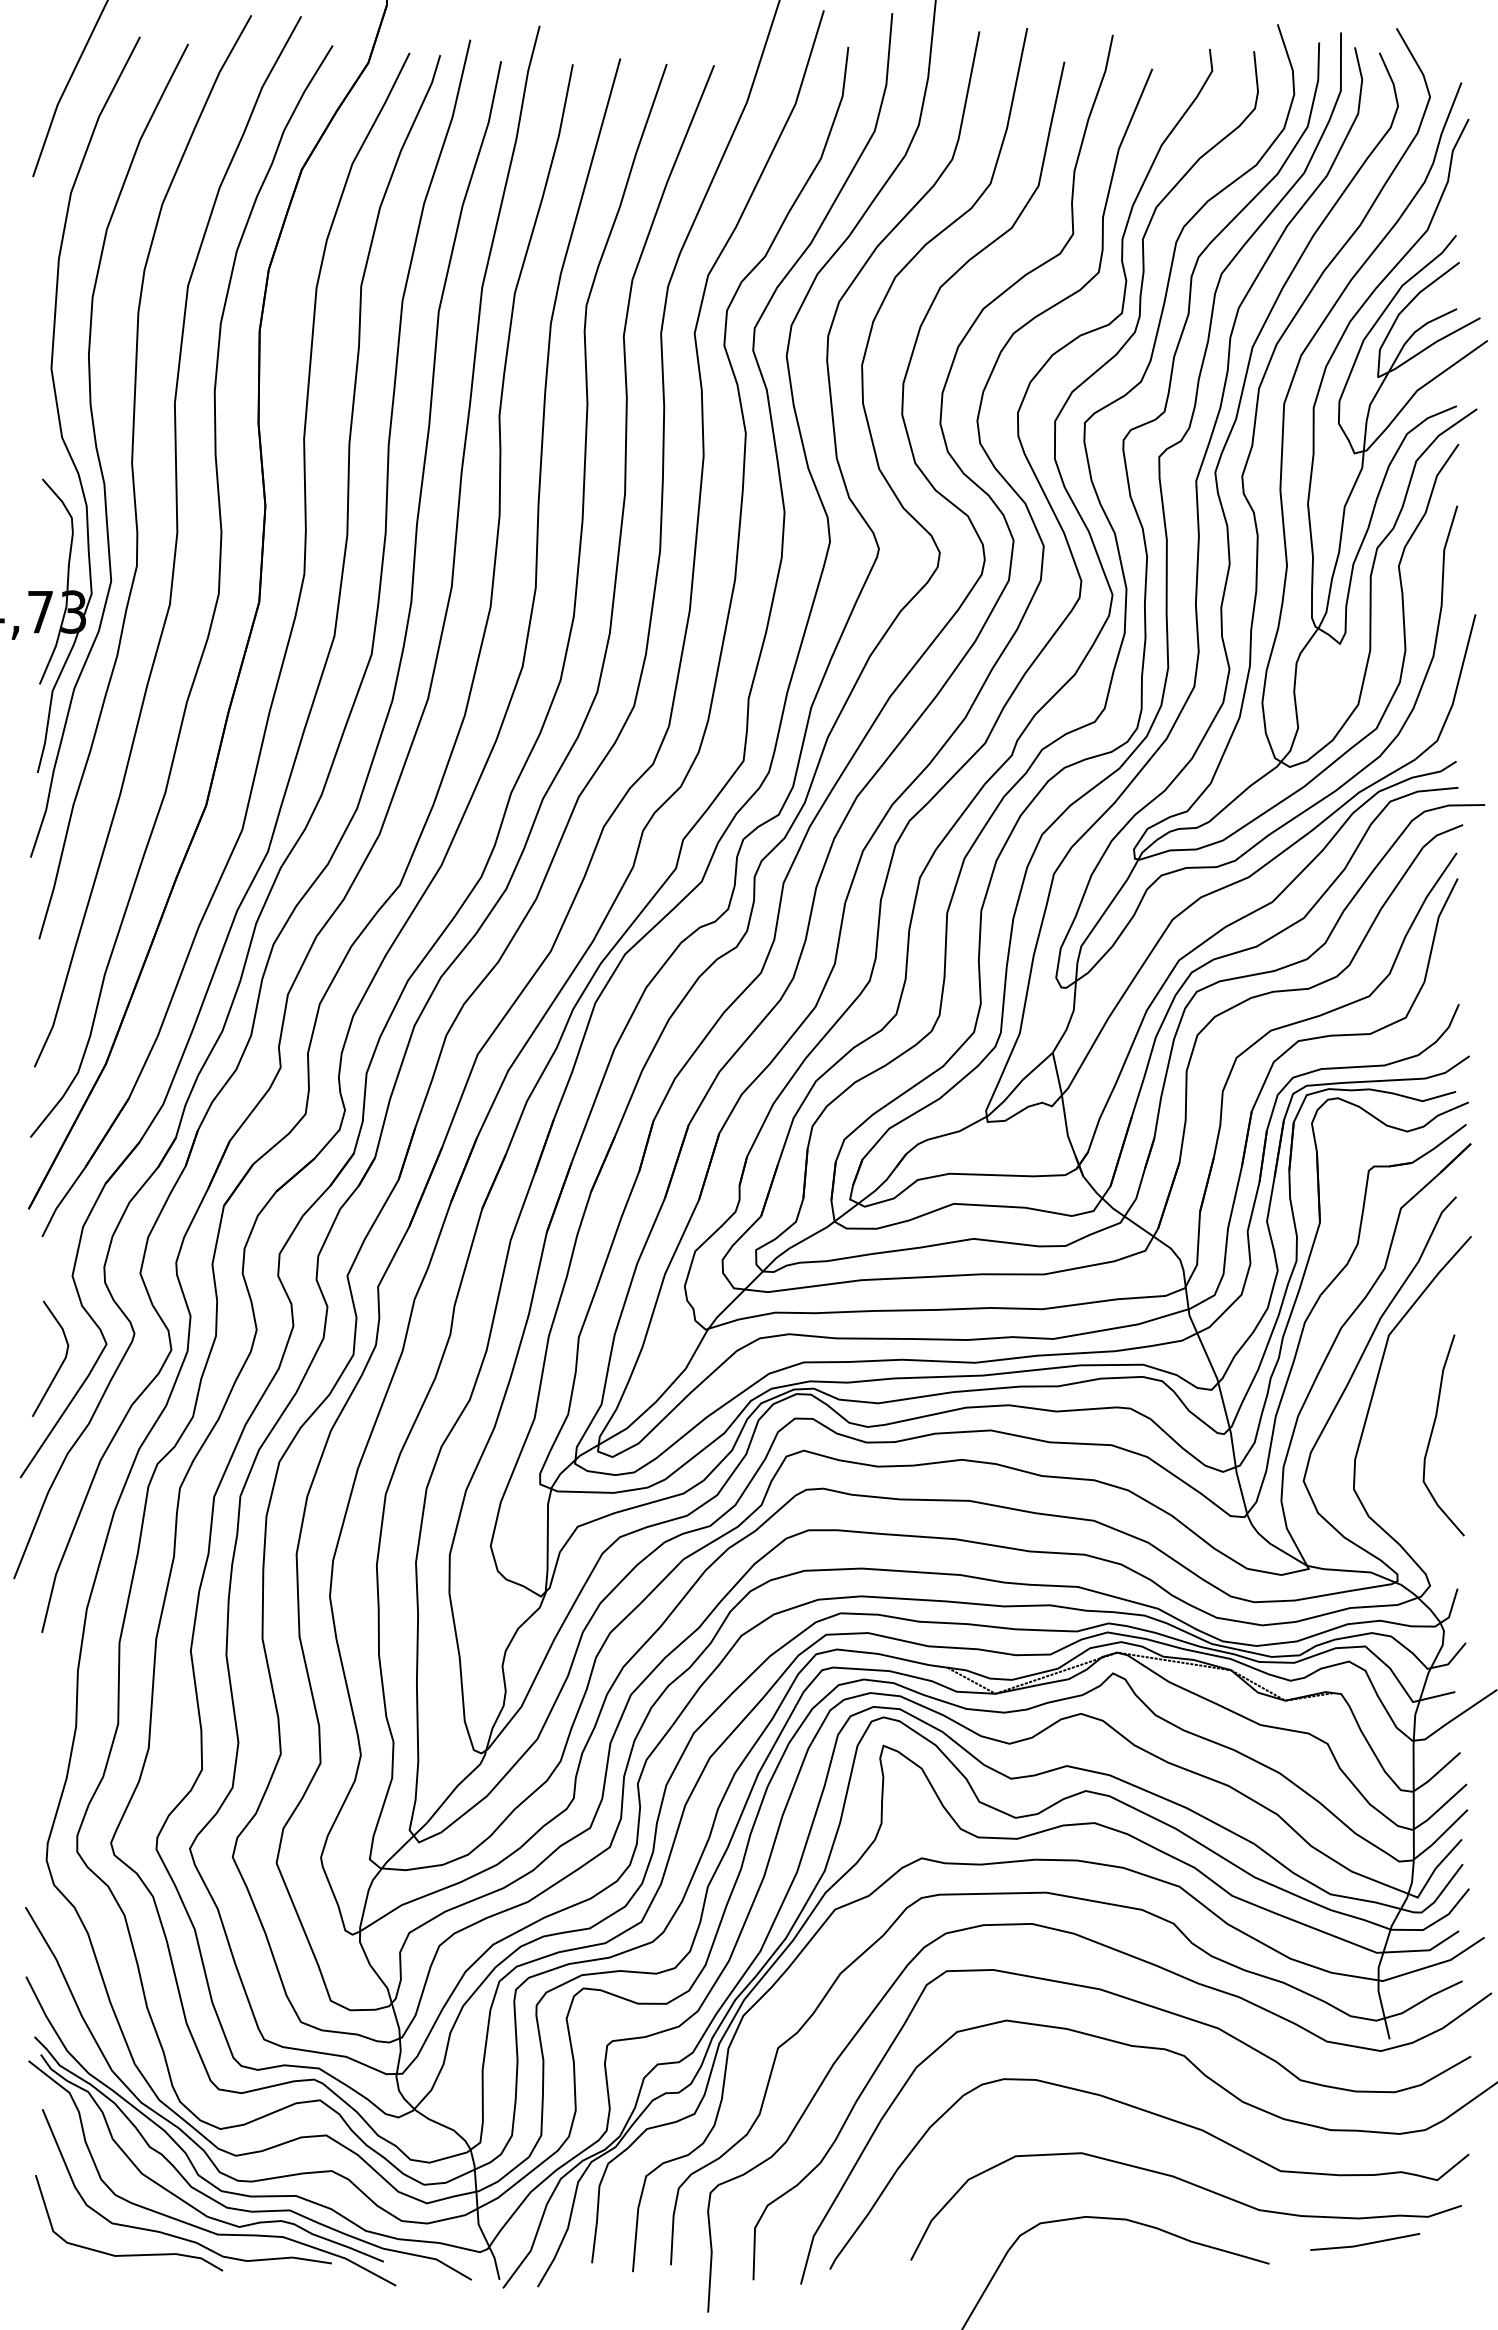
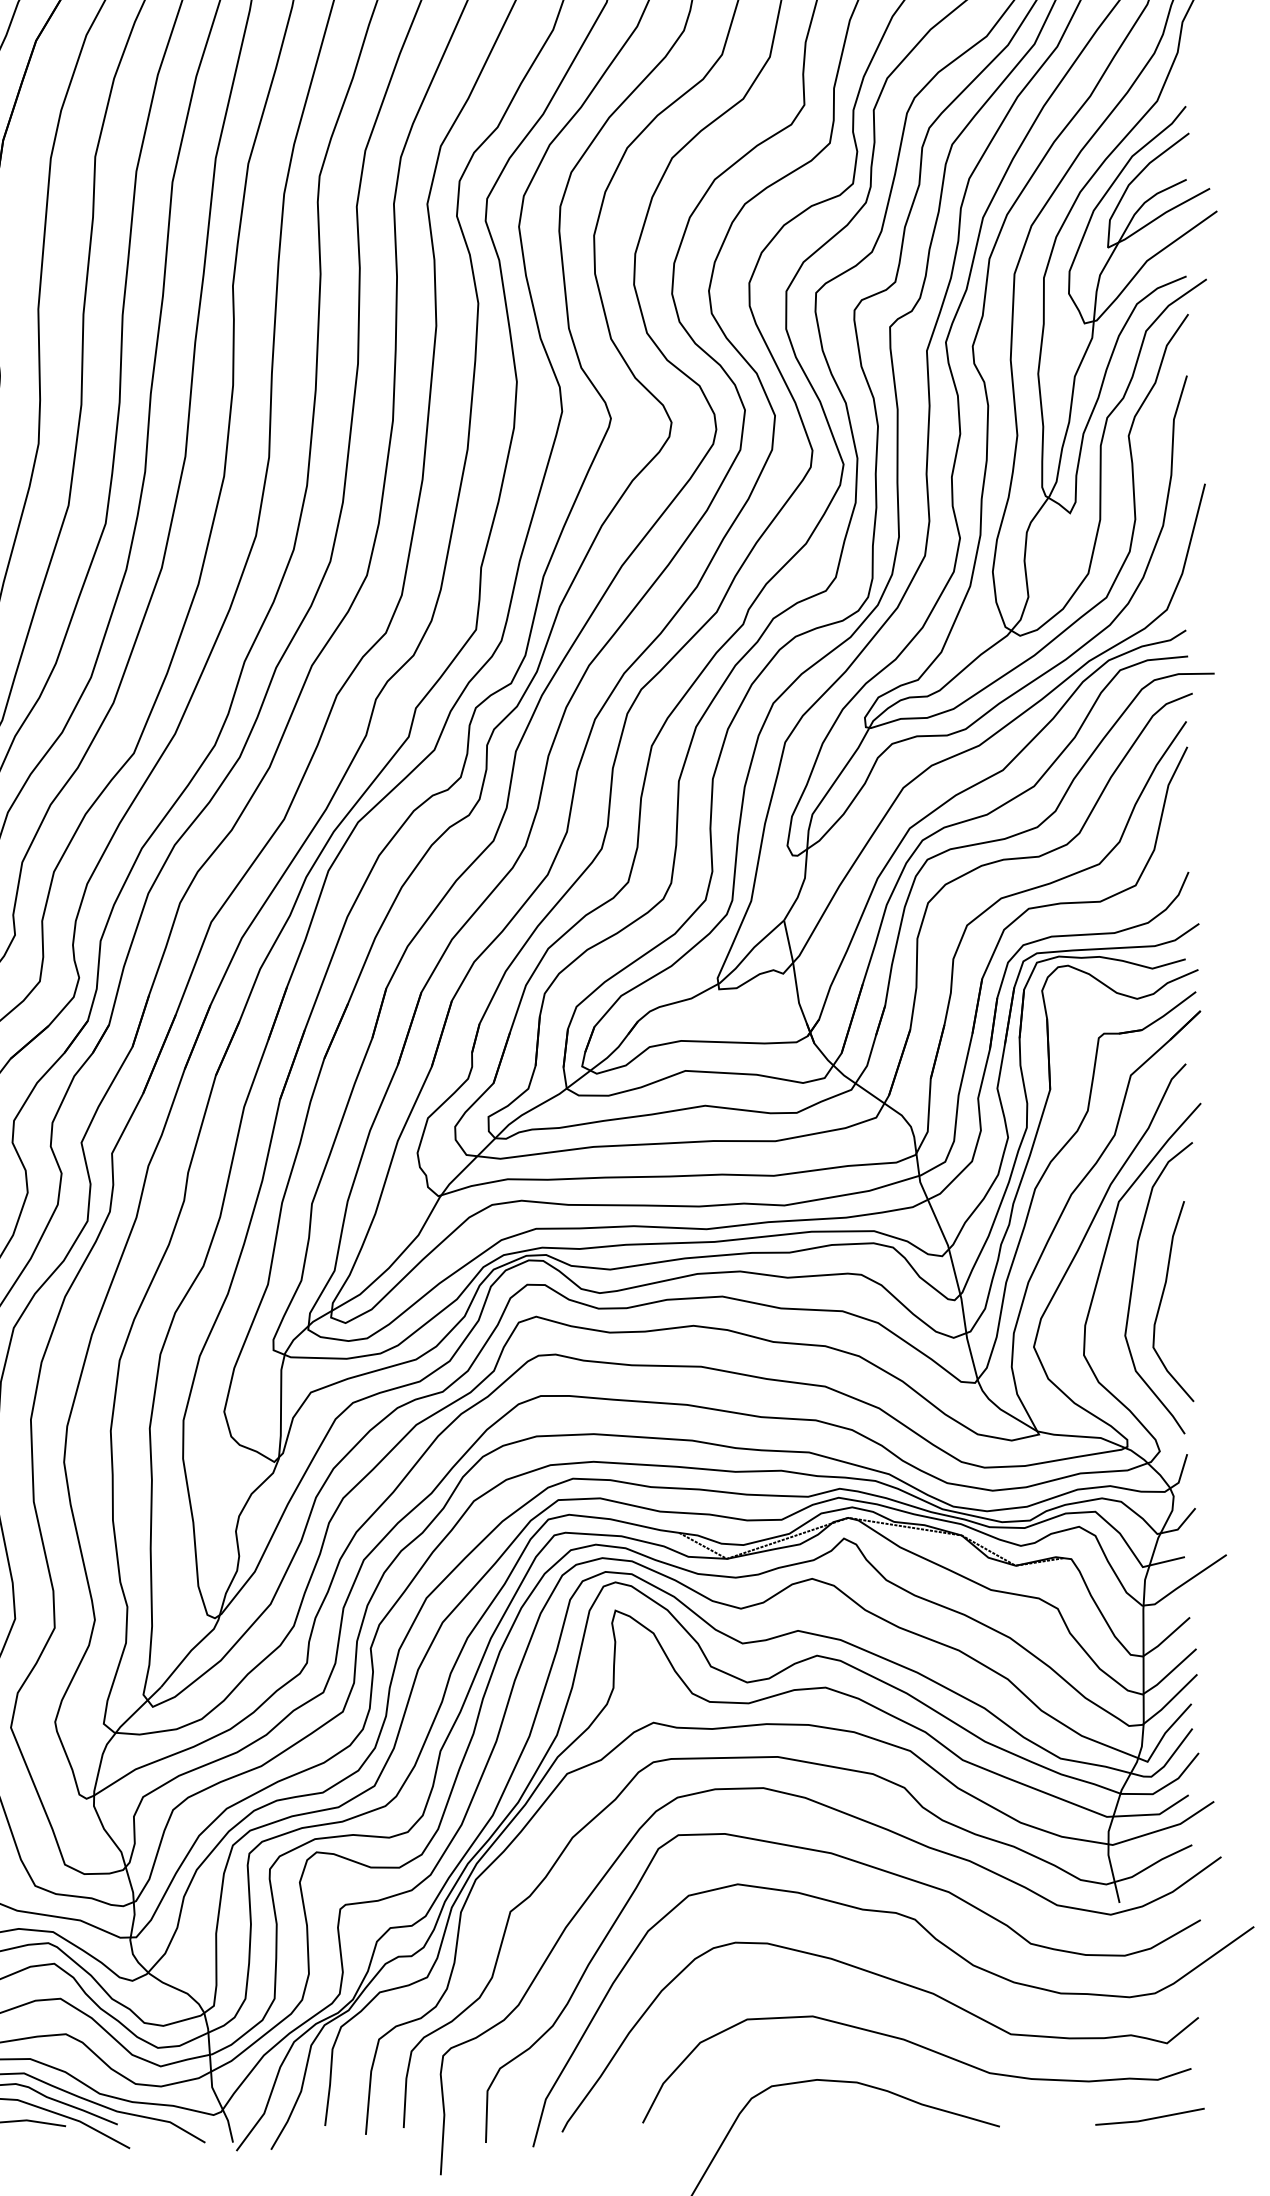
curve: (1403, 1419) -> (1133, 1285), added
line: (1365, 2243) -> (1150, 2118), moved

